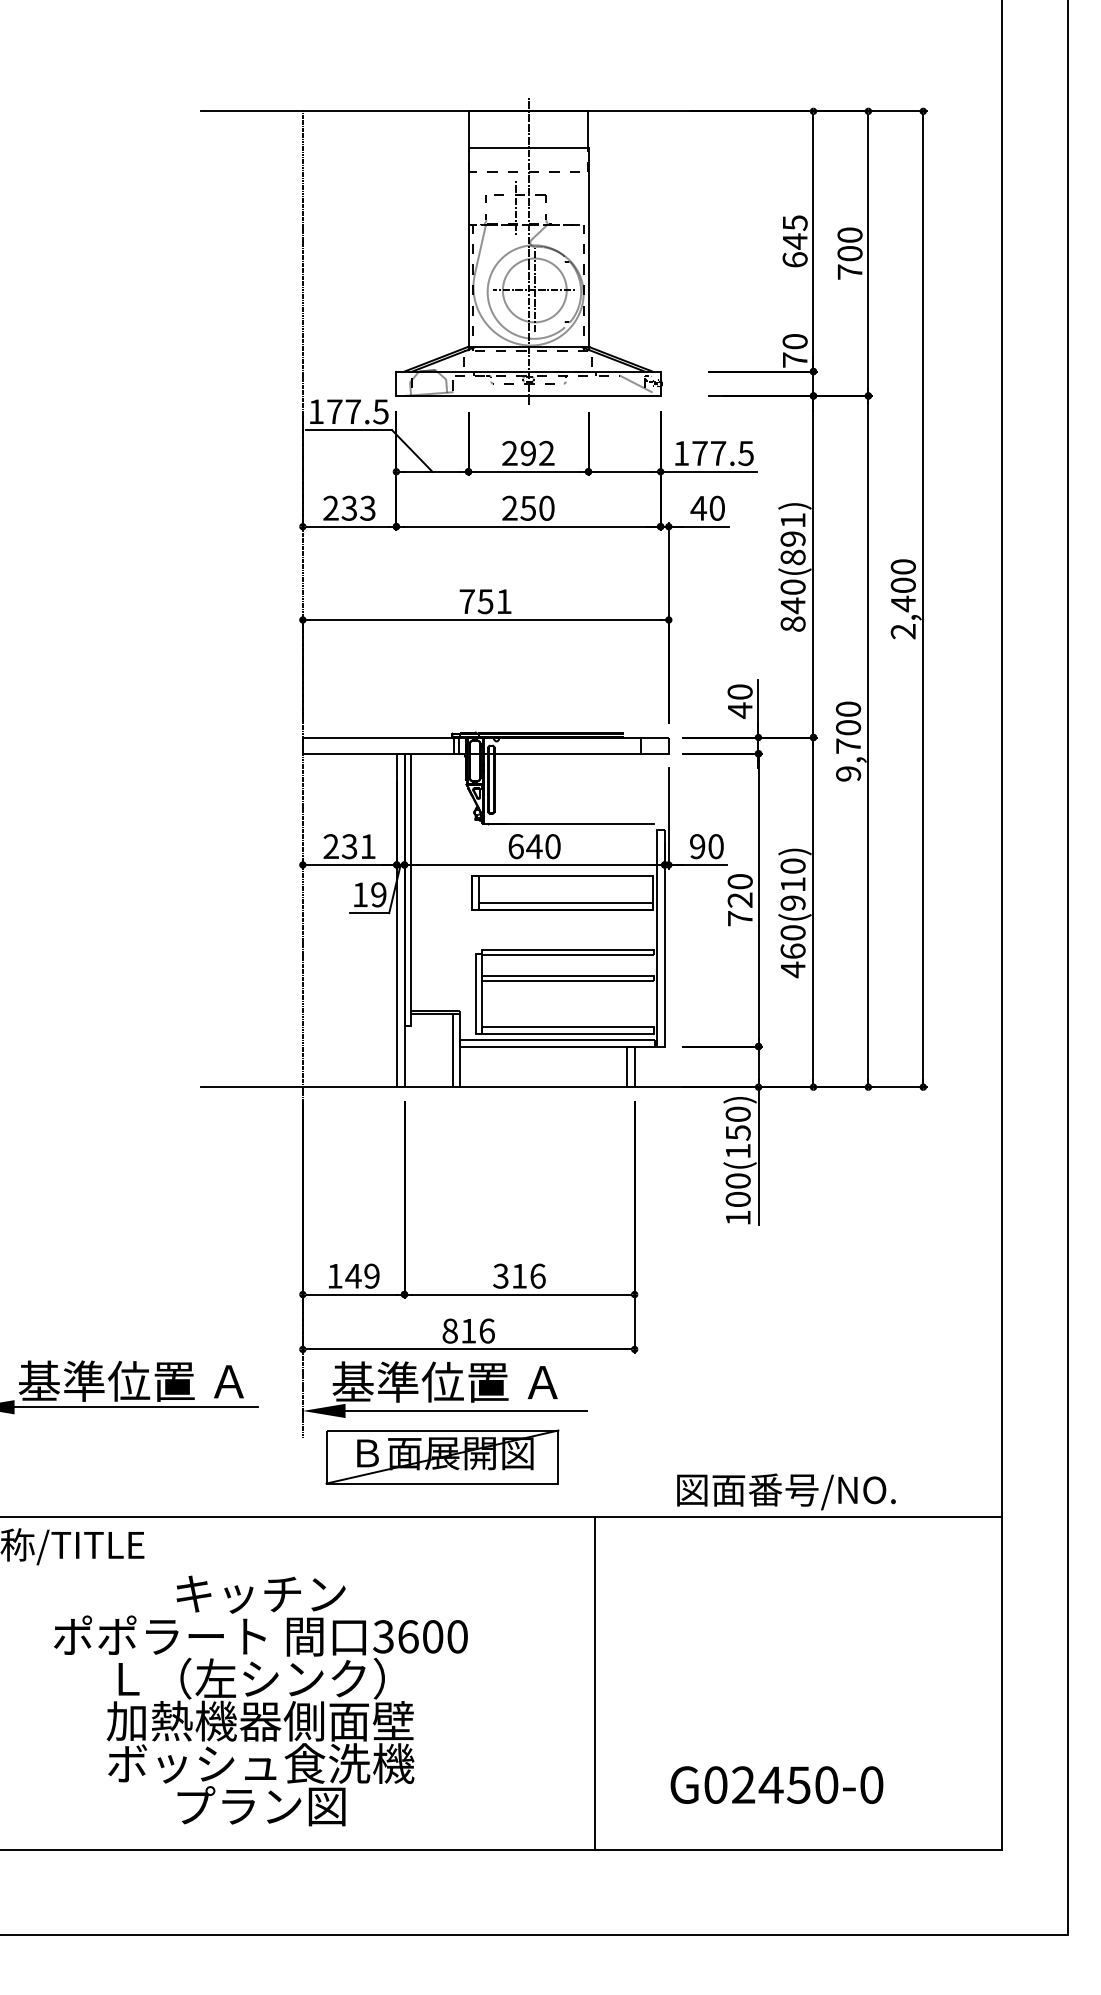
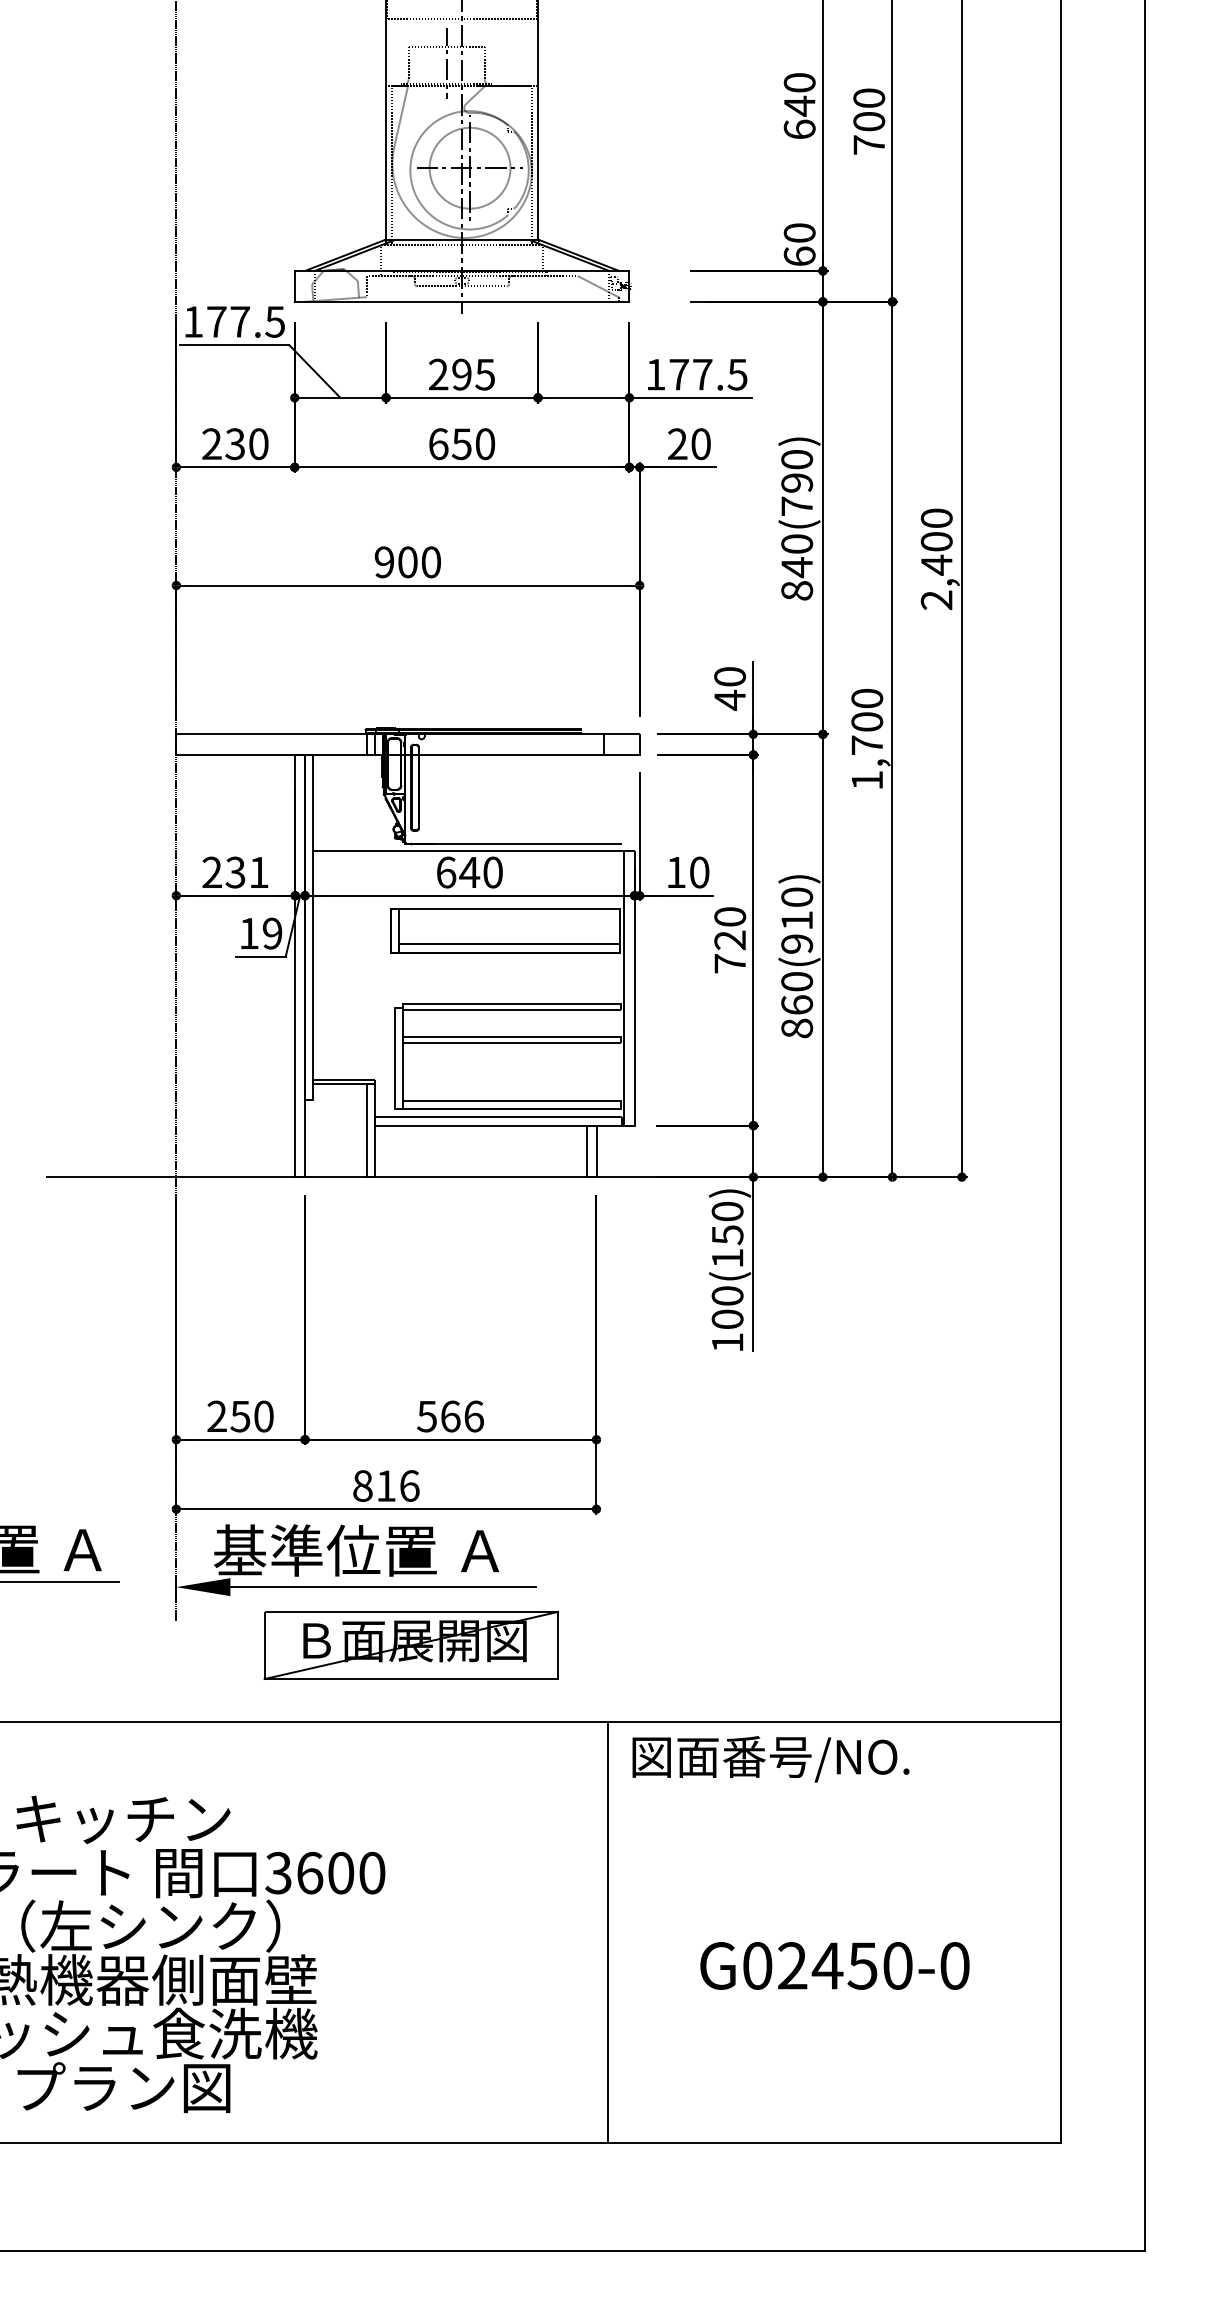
text: (794, 223) -> (798, 83), 645 -> 640
text: (794, 359) -> (798, 255), 70 -> 60
text: (546, 453) -> (484, 374), 292 -> 295
text: (367, 507) -> (258, 443), 233 -> 230
text: (509, 507) -> (438, 443), 250 -> 650
text: (698, 507) -> (677, 443), 40 -> 20
text: (792, 539) -> (796, 483), 840(891) -> 840(790)
text: (485, 601) -> (407, 562), 751 -> 900
text: (848, 773) -> (867, 779), 9,700 -> 1,700
line: (532, 829) -> (467, 850), added
text: (697, 846) -> (676, 872), 90 -> 10
text: (792, 969) -> (796, 1028), 460(910) -> 860(910)
text: (353, 1275) -> (240, 1415), 149 -> 250
text: (510, 1275) -> (439, 1415), 316 -> 566
part: (442, 1456) -> (411, 1644), moved
text: (786, 1491) -> (771, 1758), moved
line: (594, 1683) -> (607, 1932), moved
text: (776, 1784) -> (834, 1965), moved

